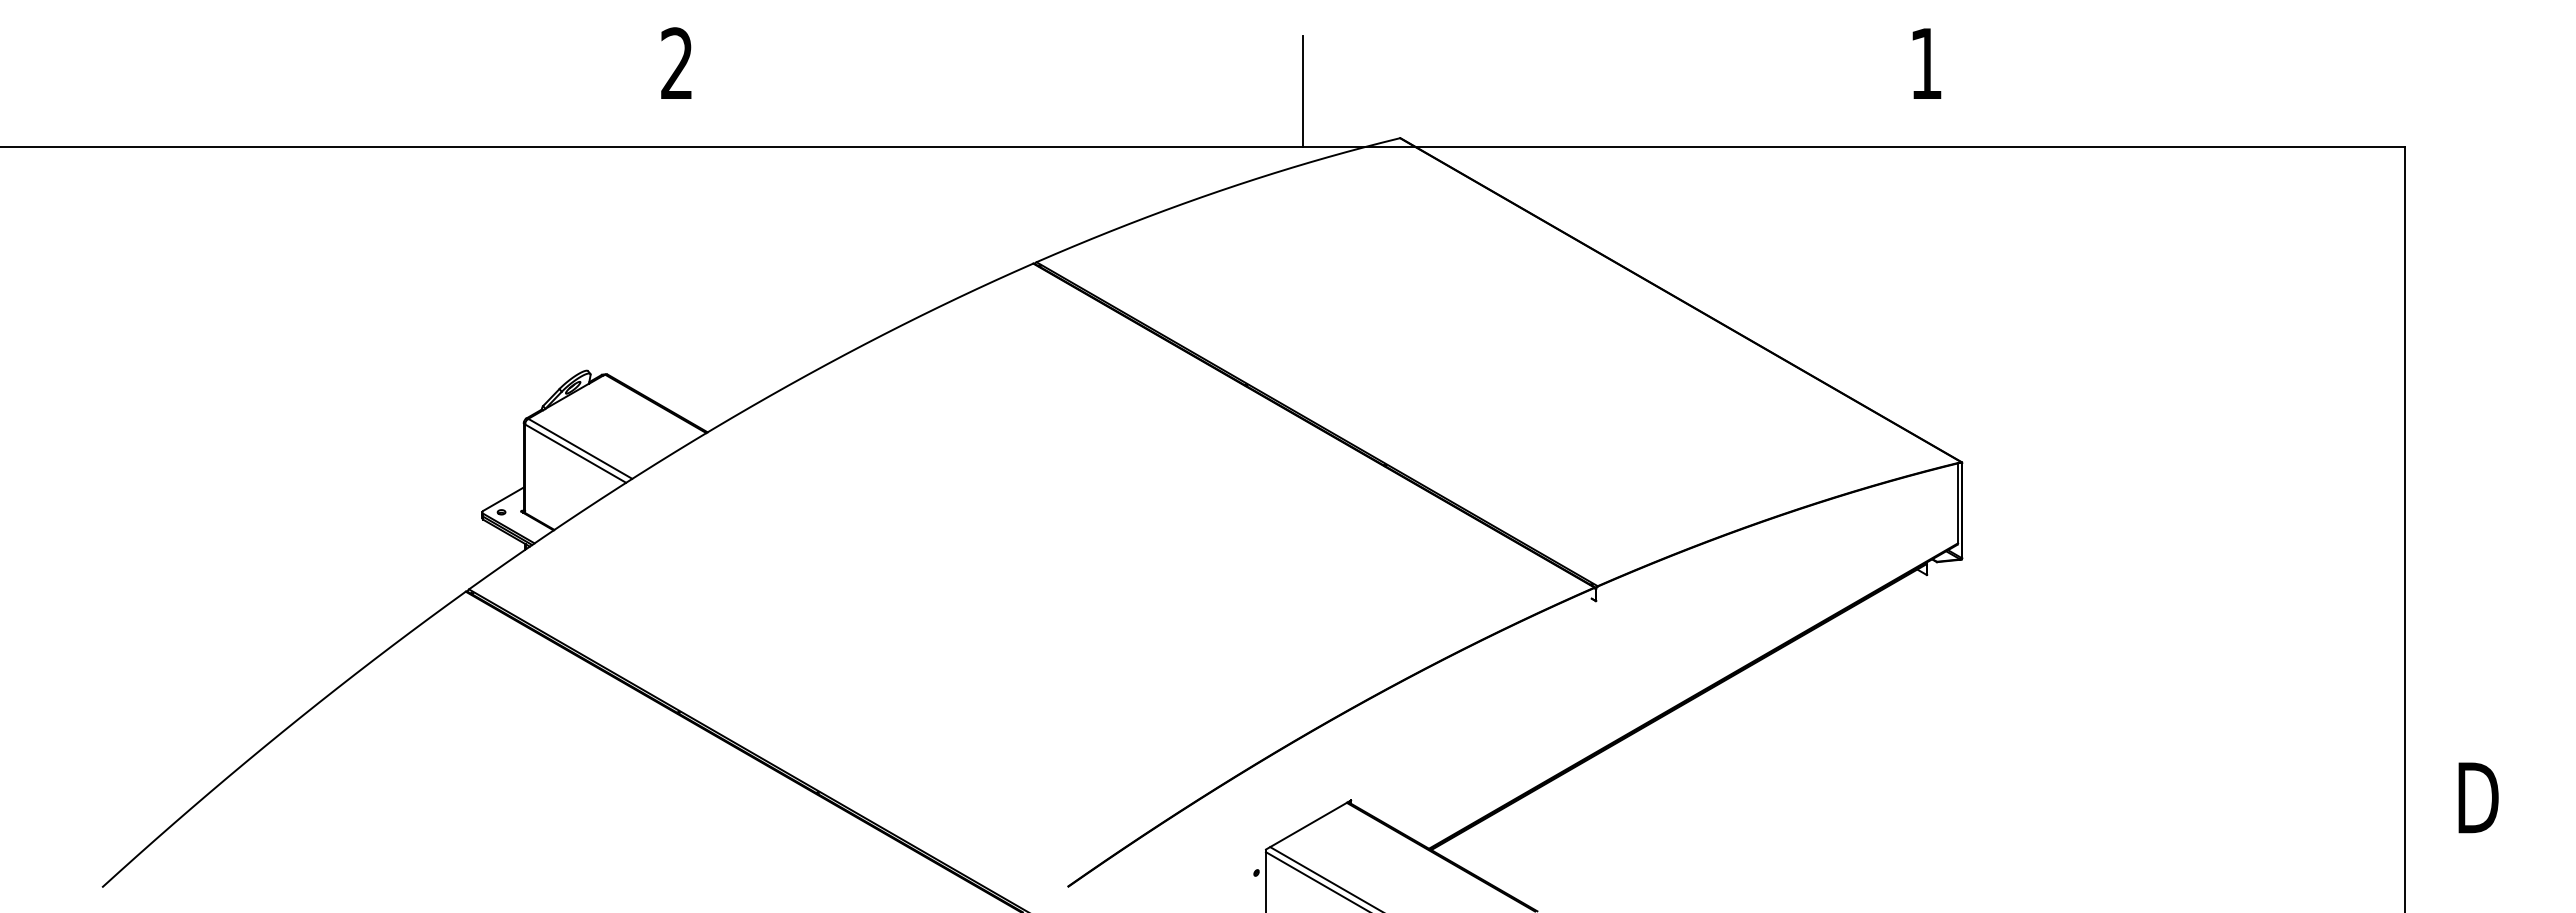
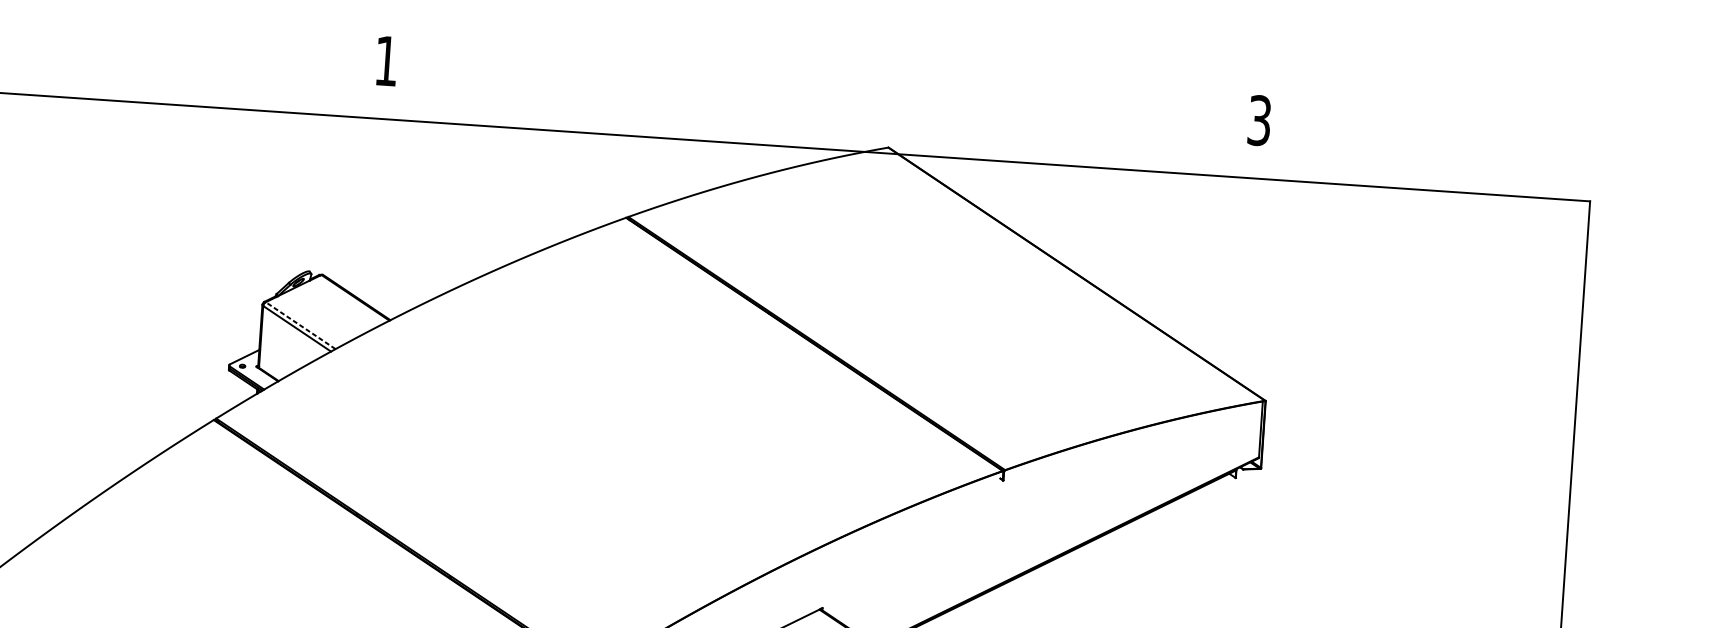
text: (676, 62) -> (386, 60), 2 -> 1
text: (1925, 63) -> (1259, 120), 1 -> 3
line: (1302, 91) -> (822, 110), removed
line: (579, 448) -> (300, 325), solid -> dashed

